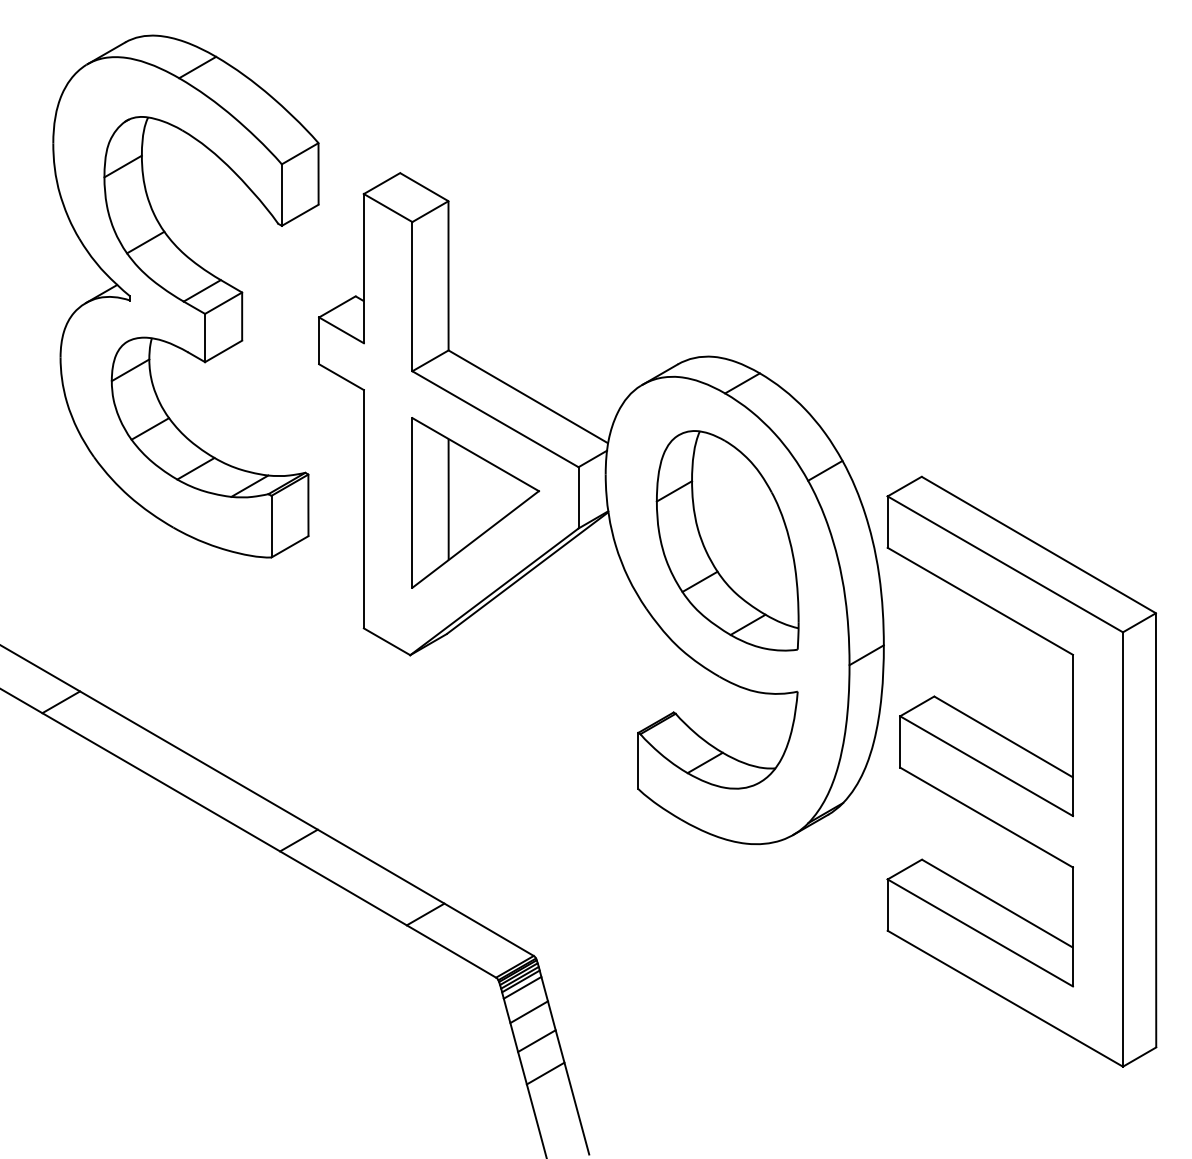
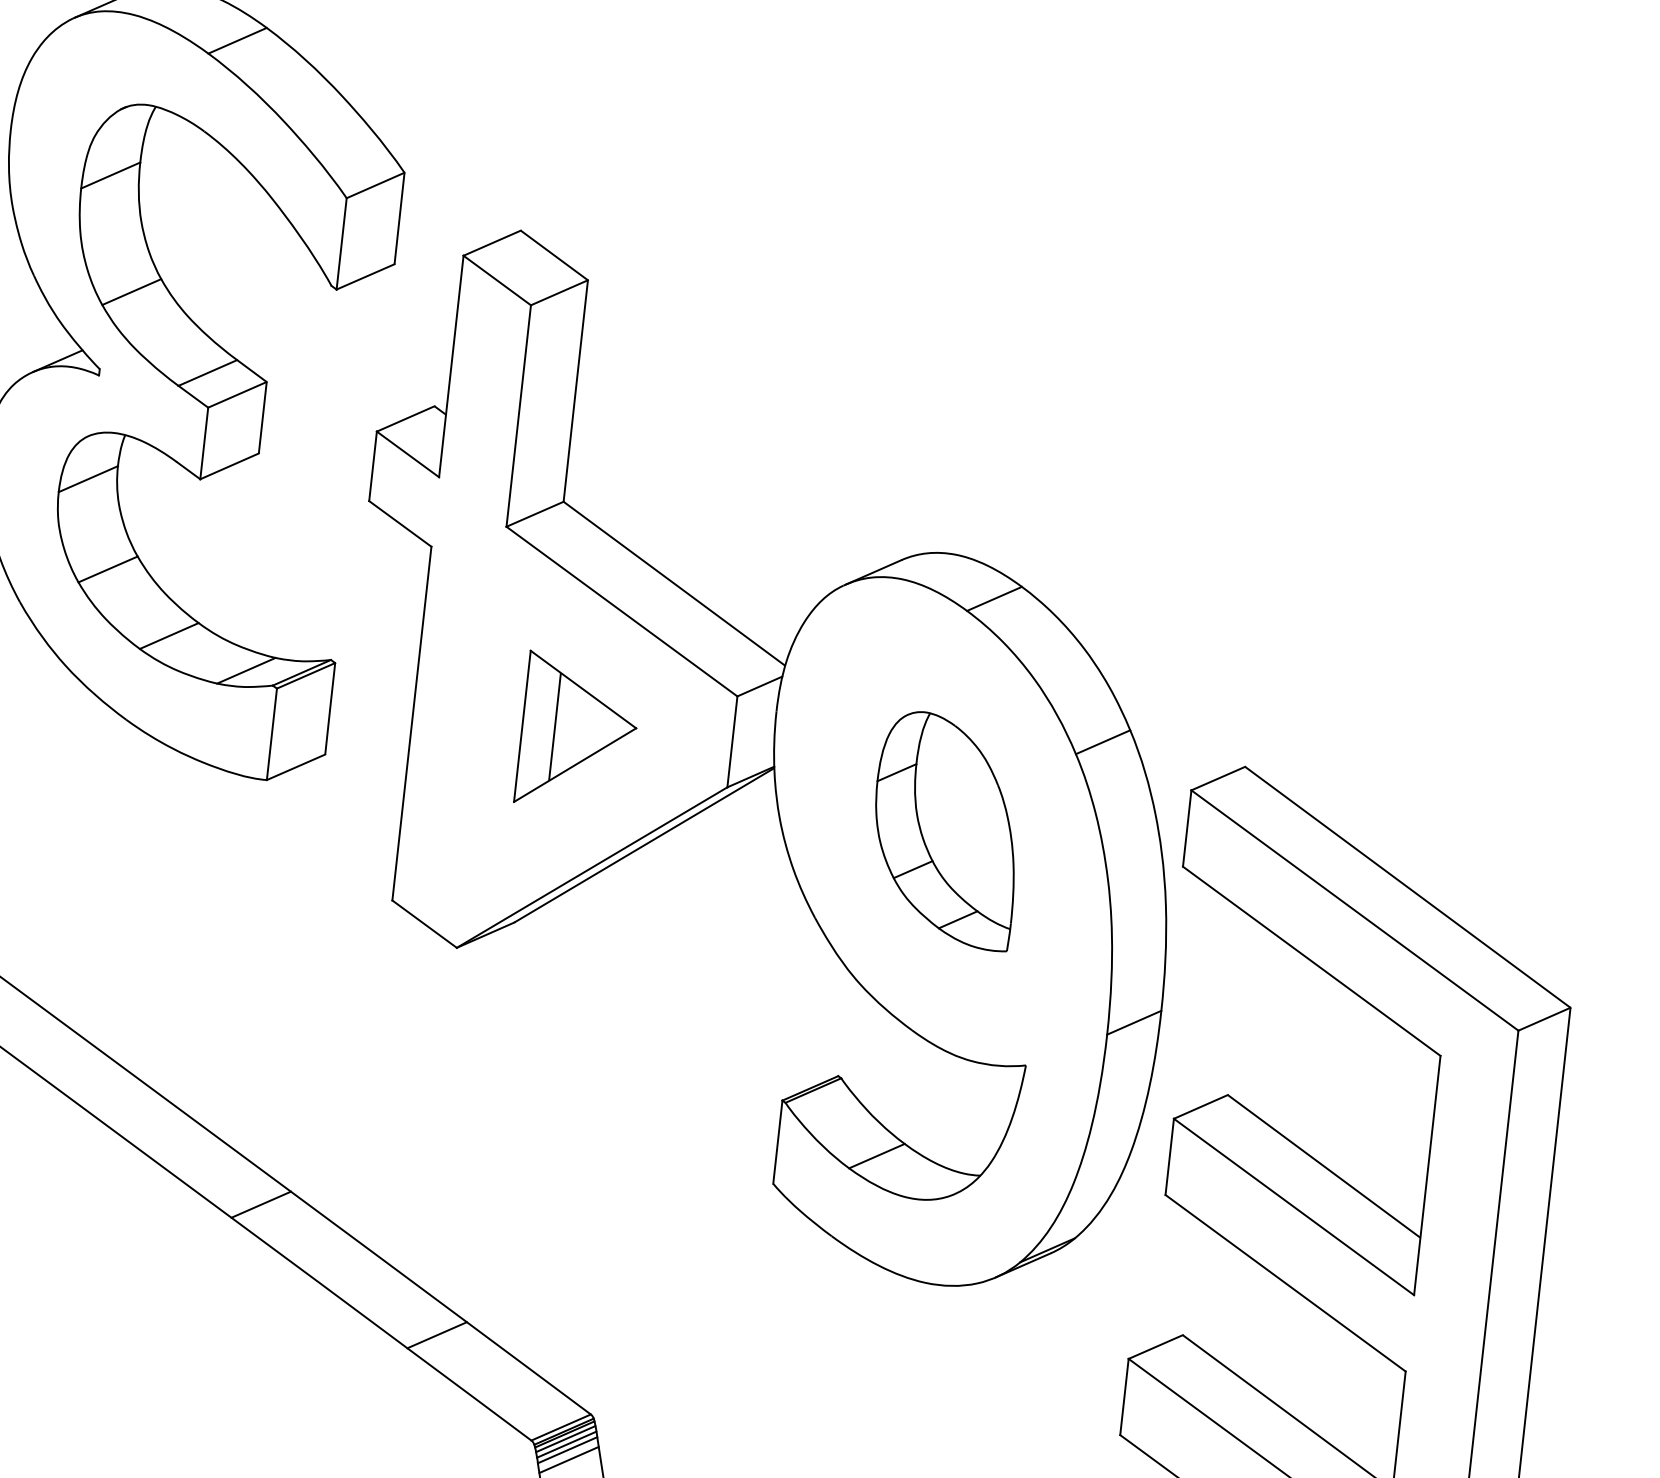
part: (475, 502) -> (578, 731), size x0.6
part: (727, 540) -> (946, 829), size x0.7

